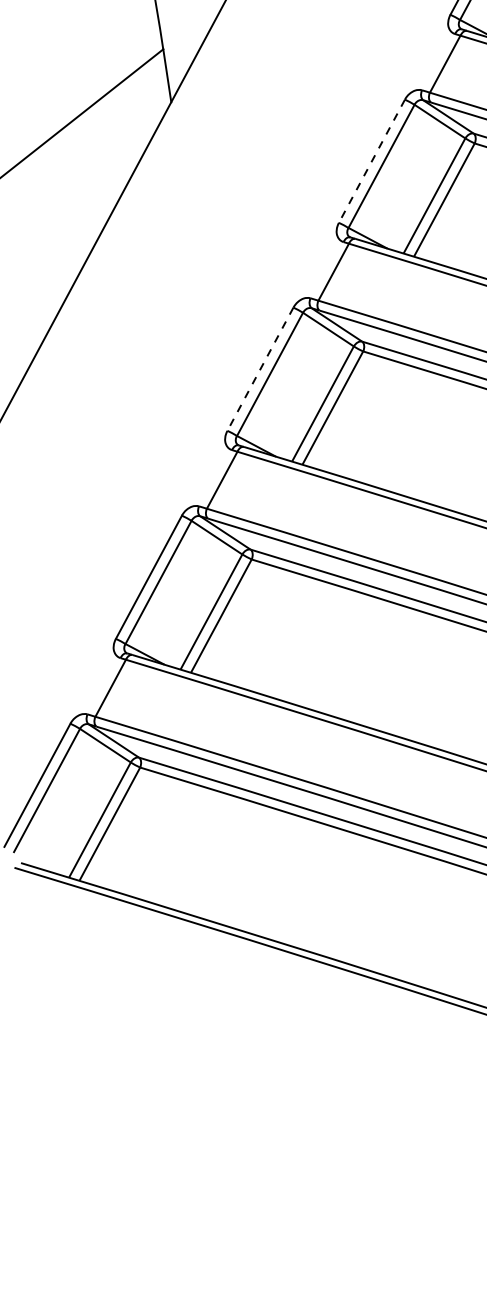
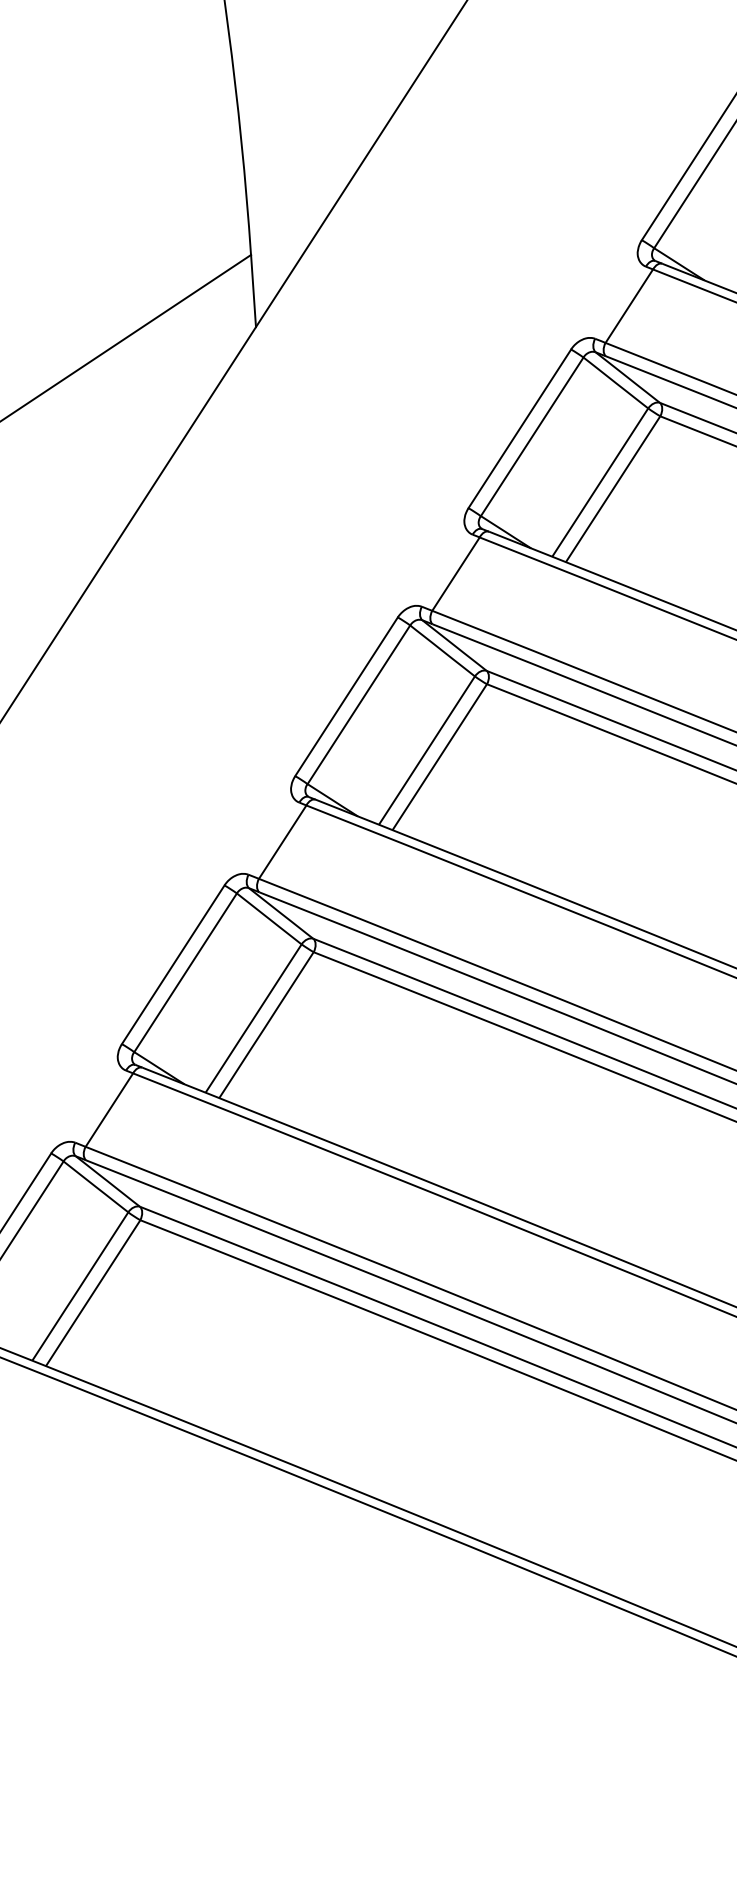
line: (371, 161) -> (519, 429), dashed -> solid
line: (260, 369) -> (346, 697), dashed -> solid

